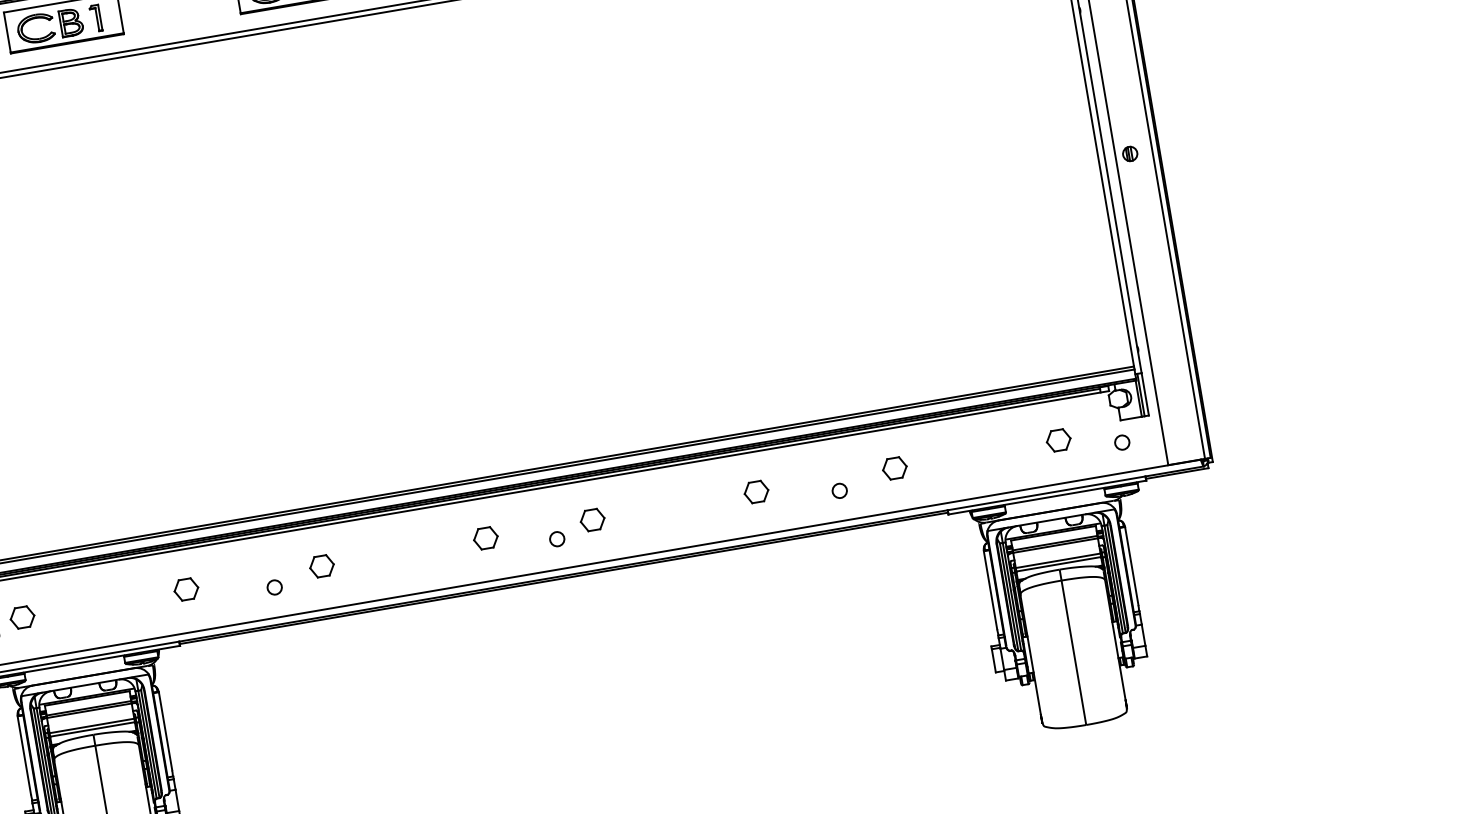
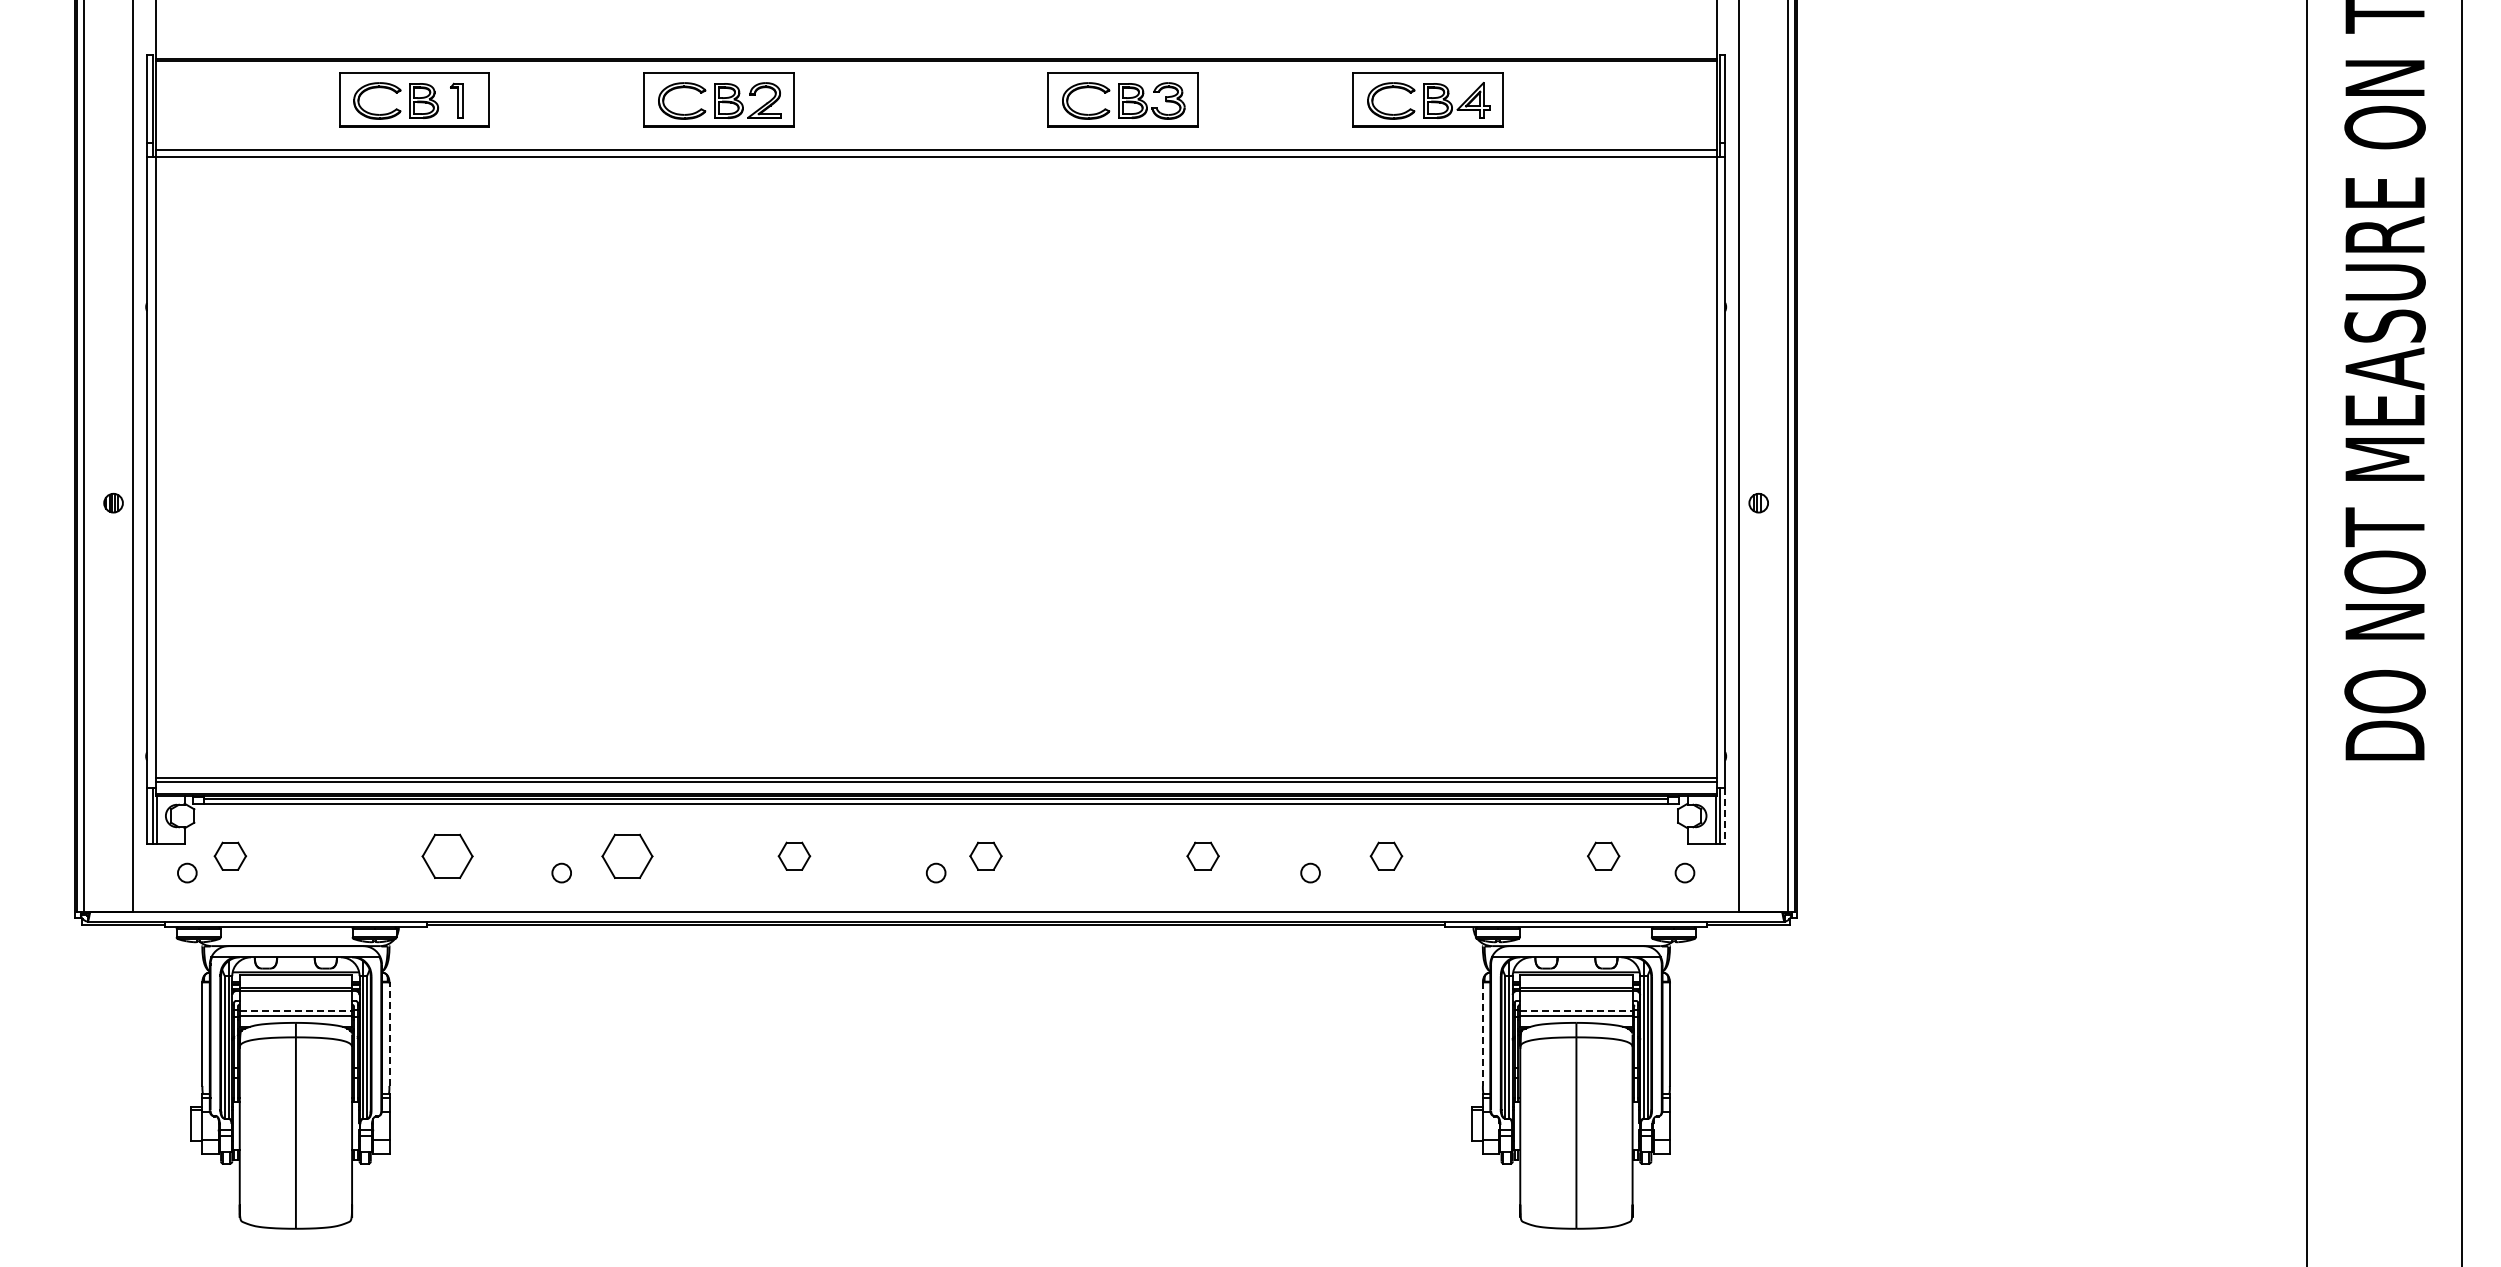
line: (1145, 394) -> (1725, 816), solid -> dashed
part: (485, 537) -> (794, 855), moved
line: (1058, 561) -> (1576, 1011), solid -> dashed
part: (321, 565) -> (626, 855), size x1.6
part: (186, 588) -> (447, 855), size x1.6
line: (990, 590) -> (1482, 1034), solid -> dashed
line: (92, 726) -> (296, 1011), solid -> dashed
line: (165, 731) -> (389, 1034), solid -> dashed

